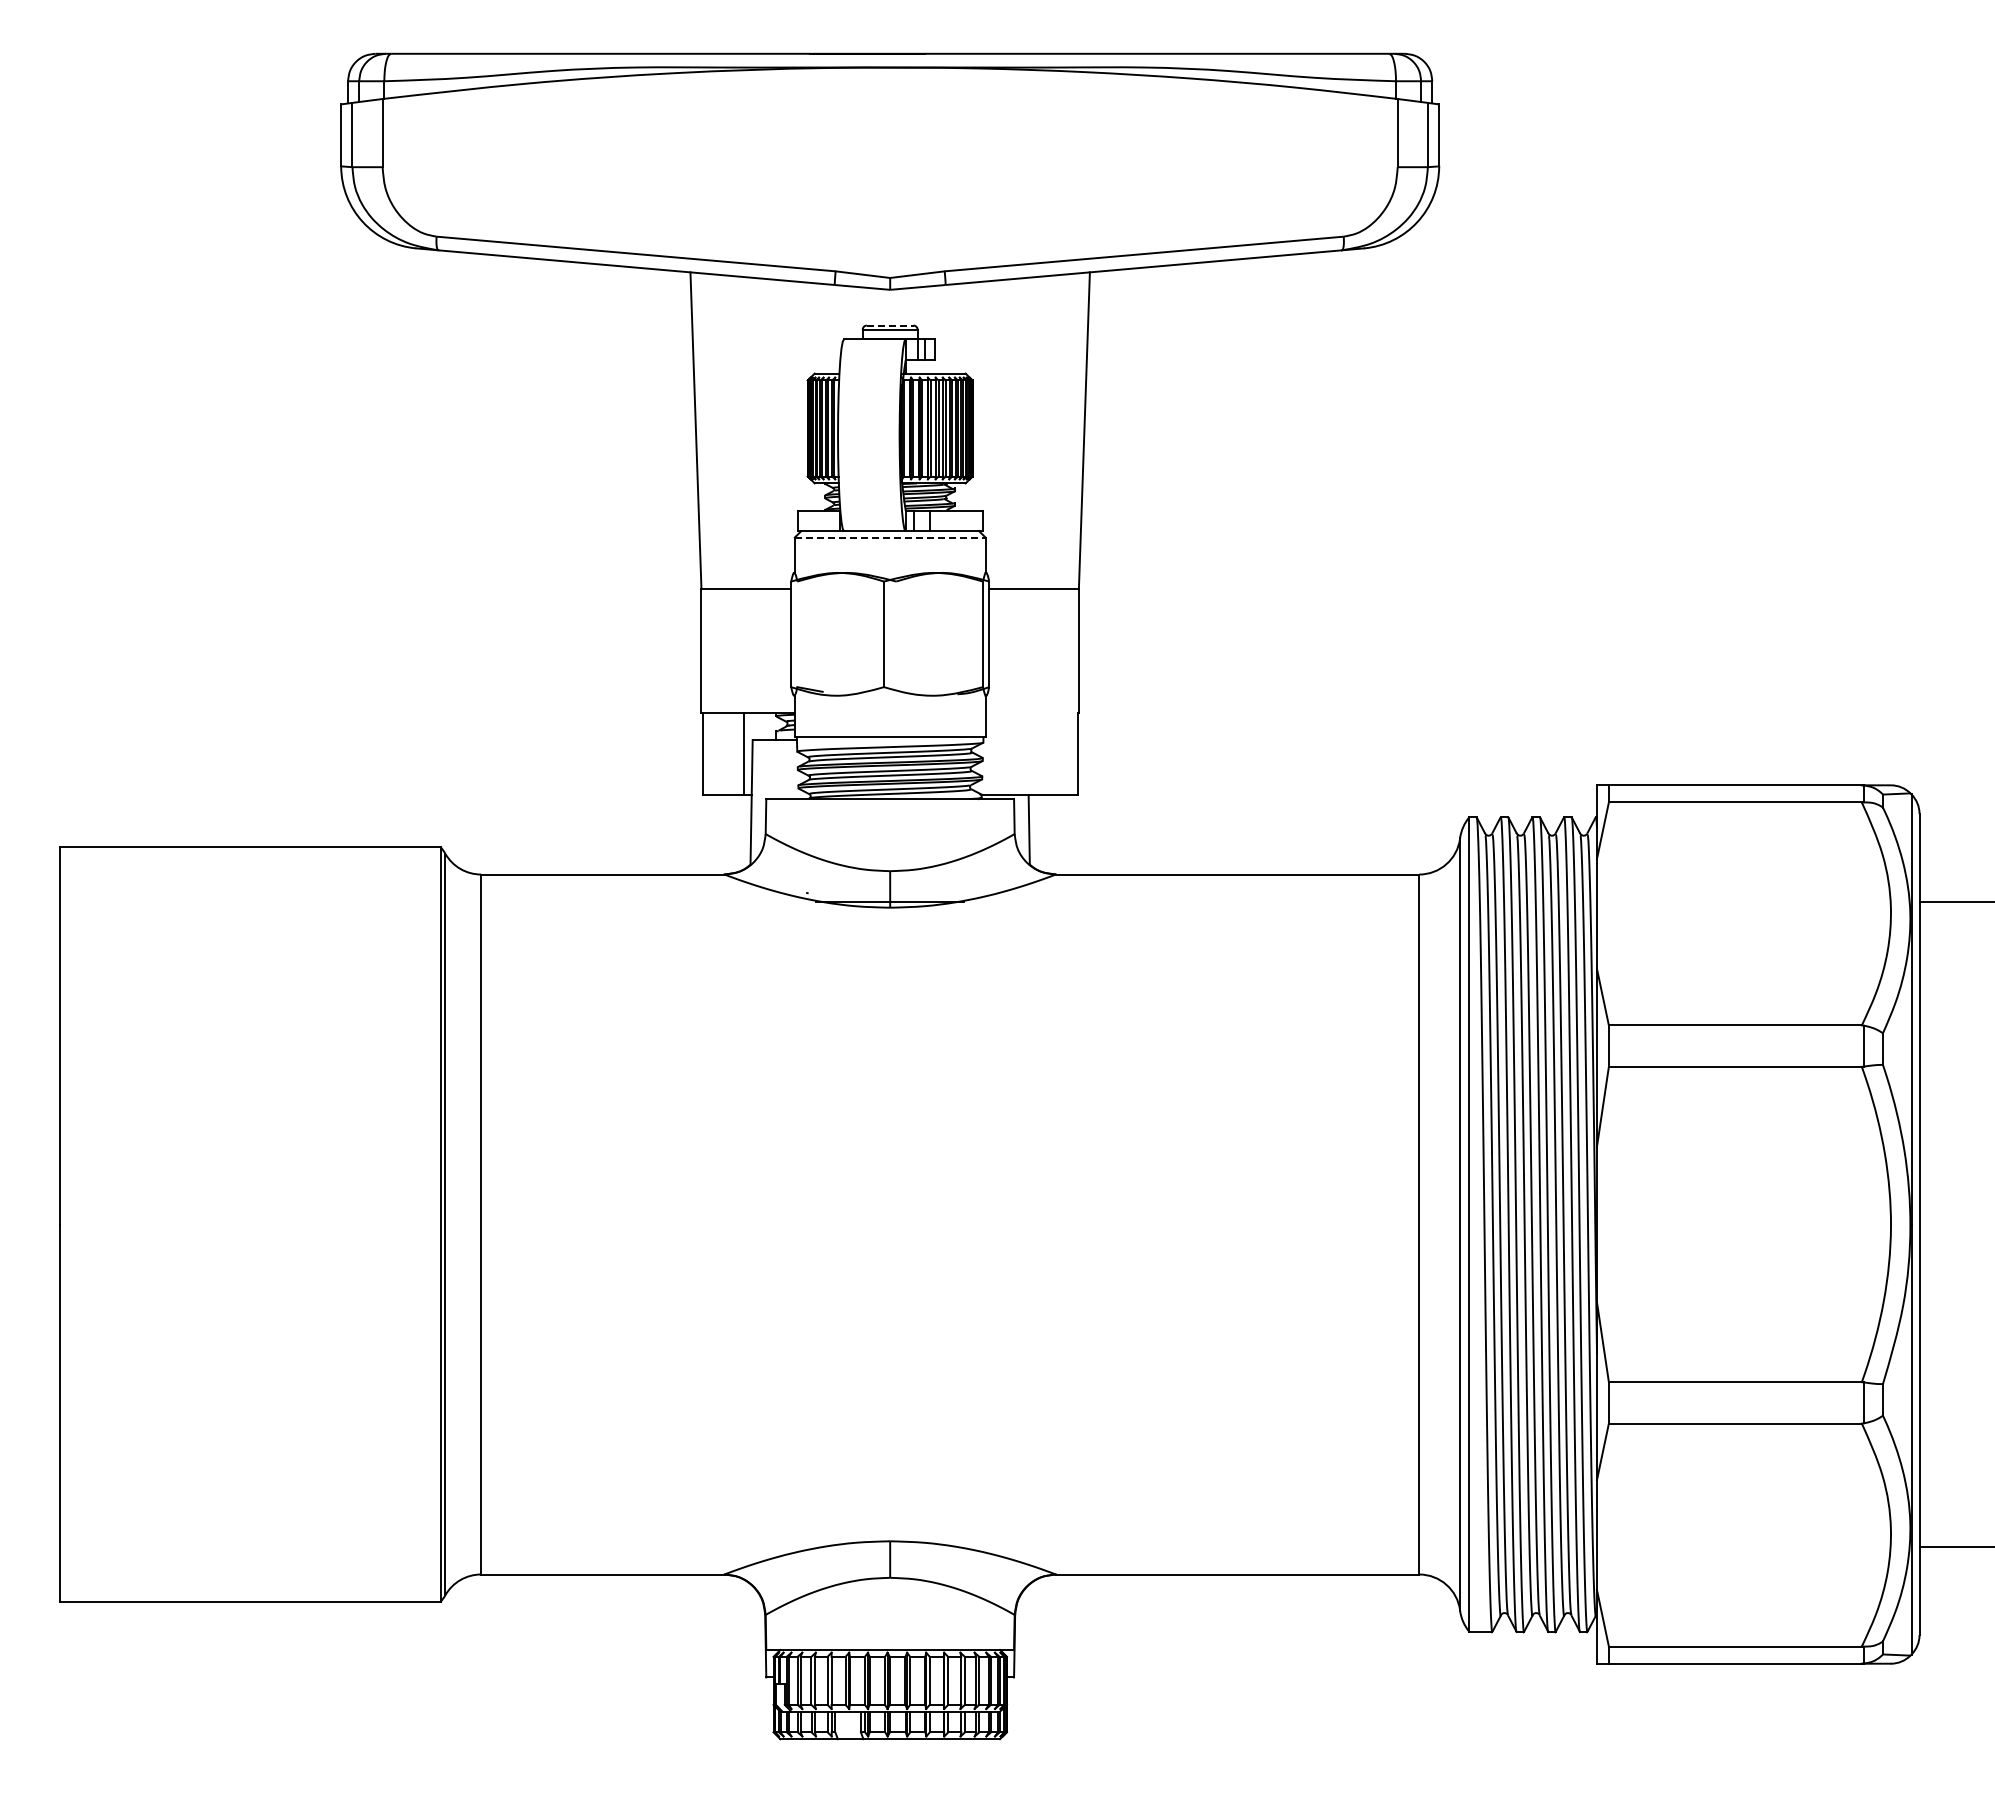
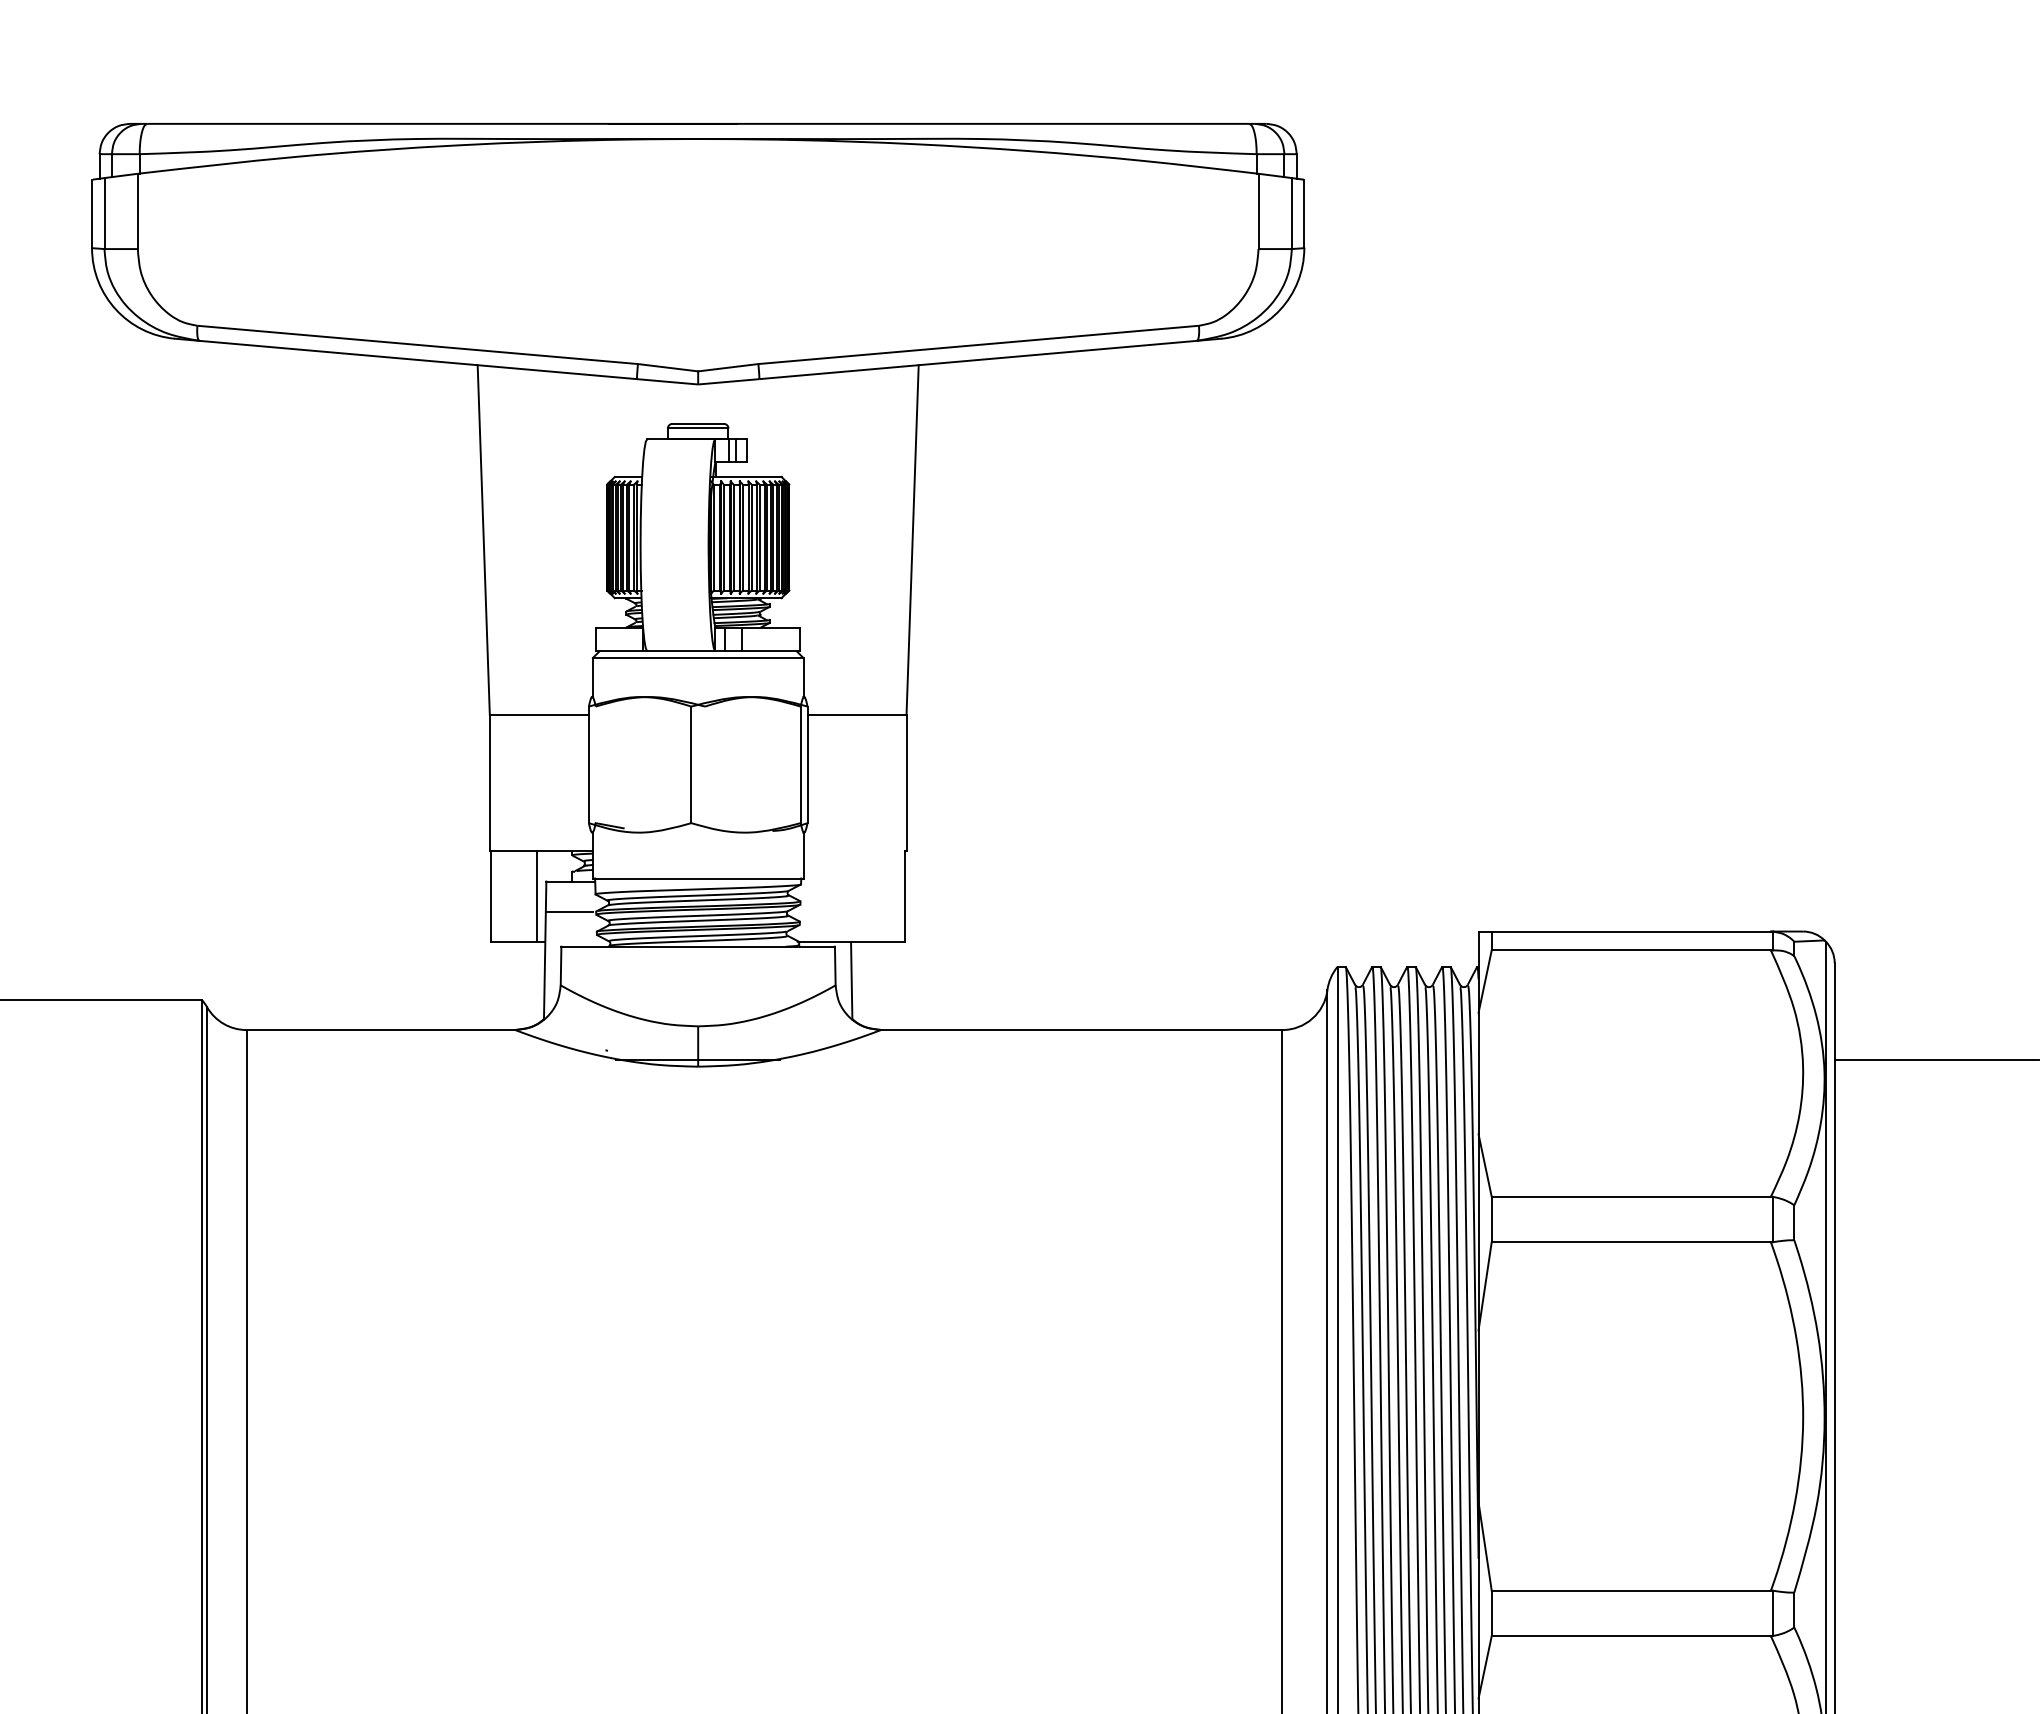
line: (890, 325) -> (698, 423), dashed -> solid
line: (890, 537) -> (698, 657), dashed -> solid
line: (773, 767) -> (569, 911), added

